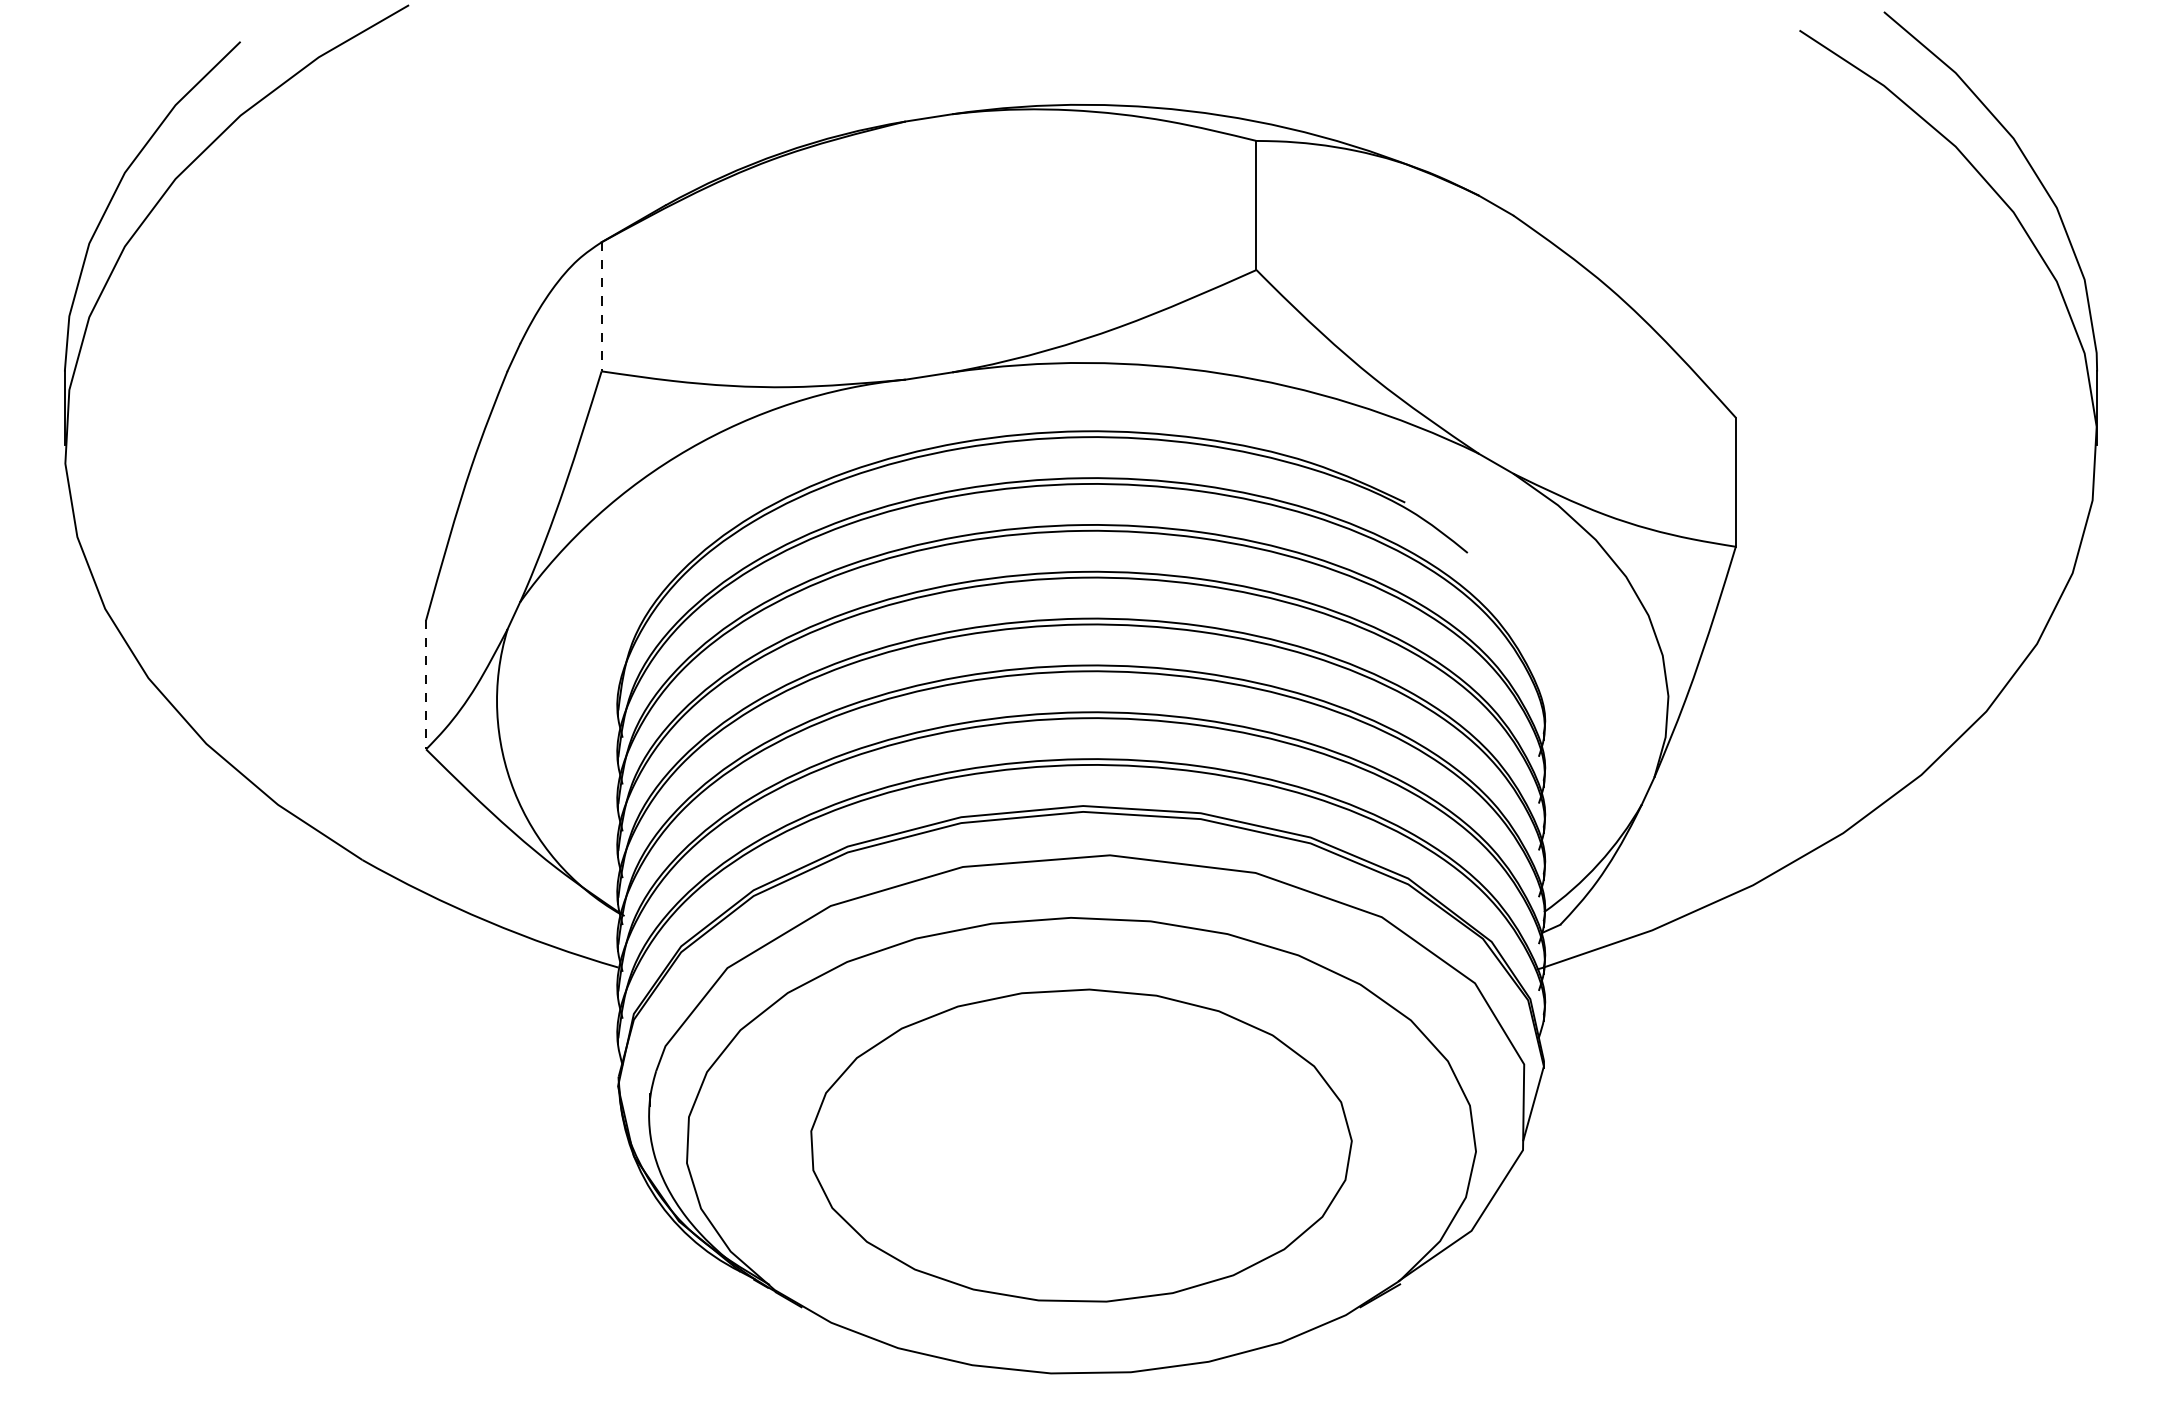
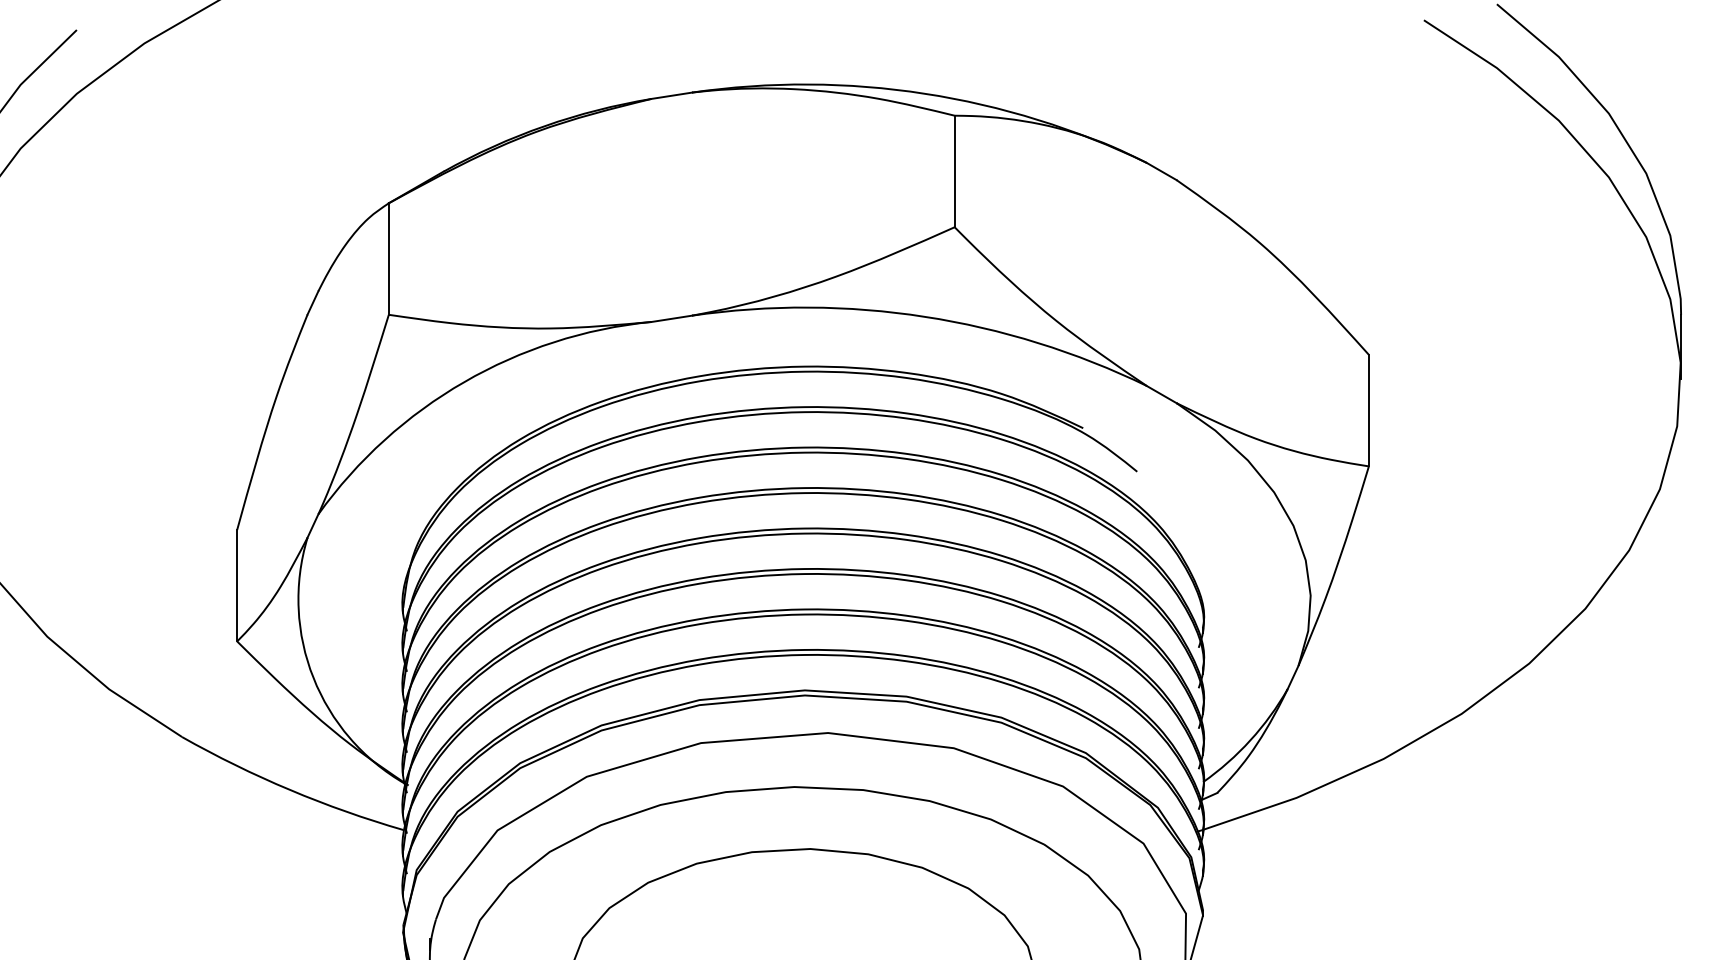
line: (601, 306) -> (388, 258), dashed -> solid
line: (426, 684) -> (237, 585), dashed -> solid

